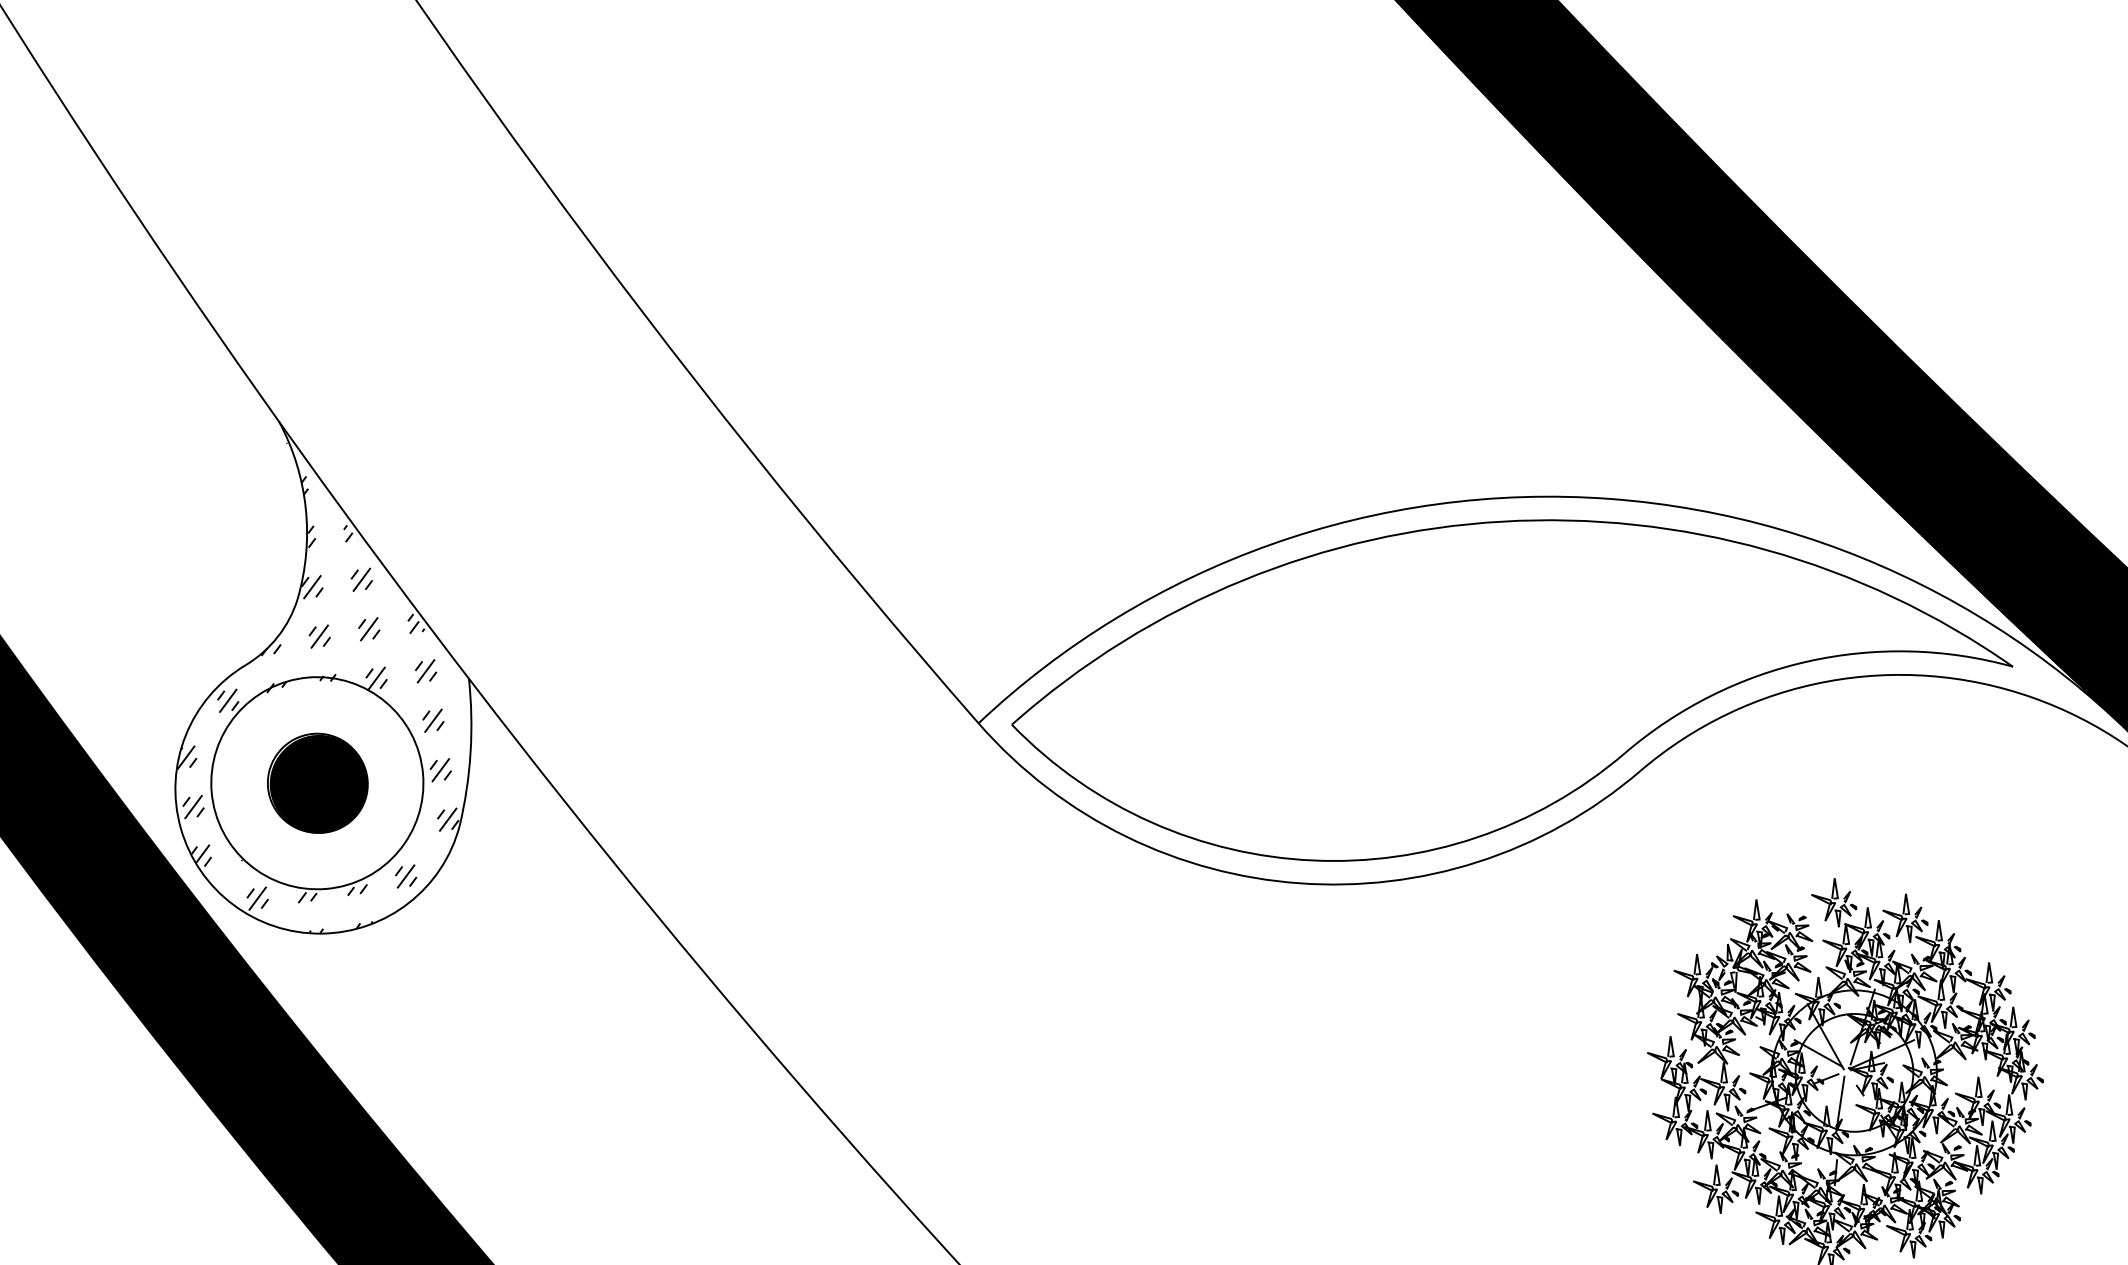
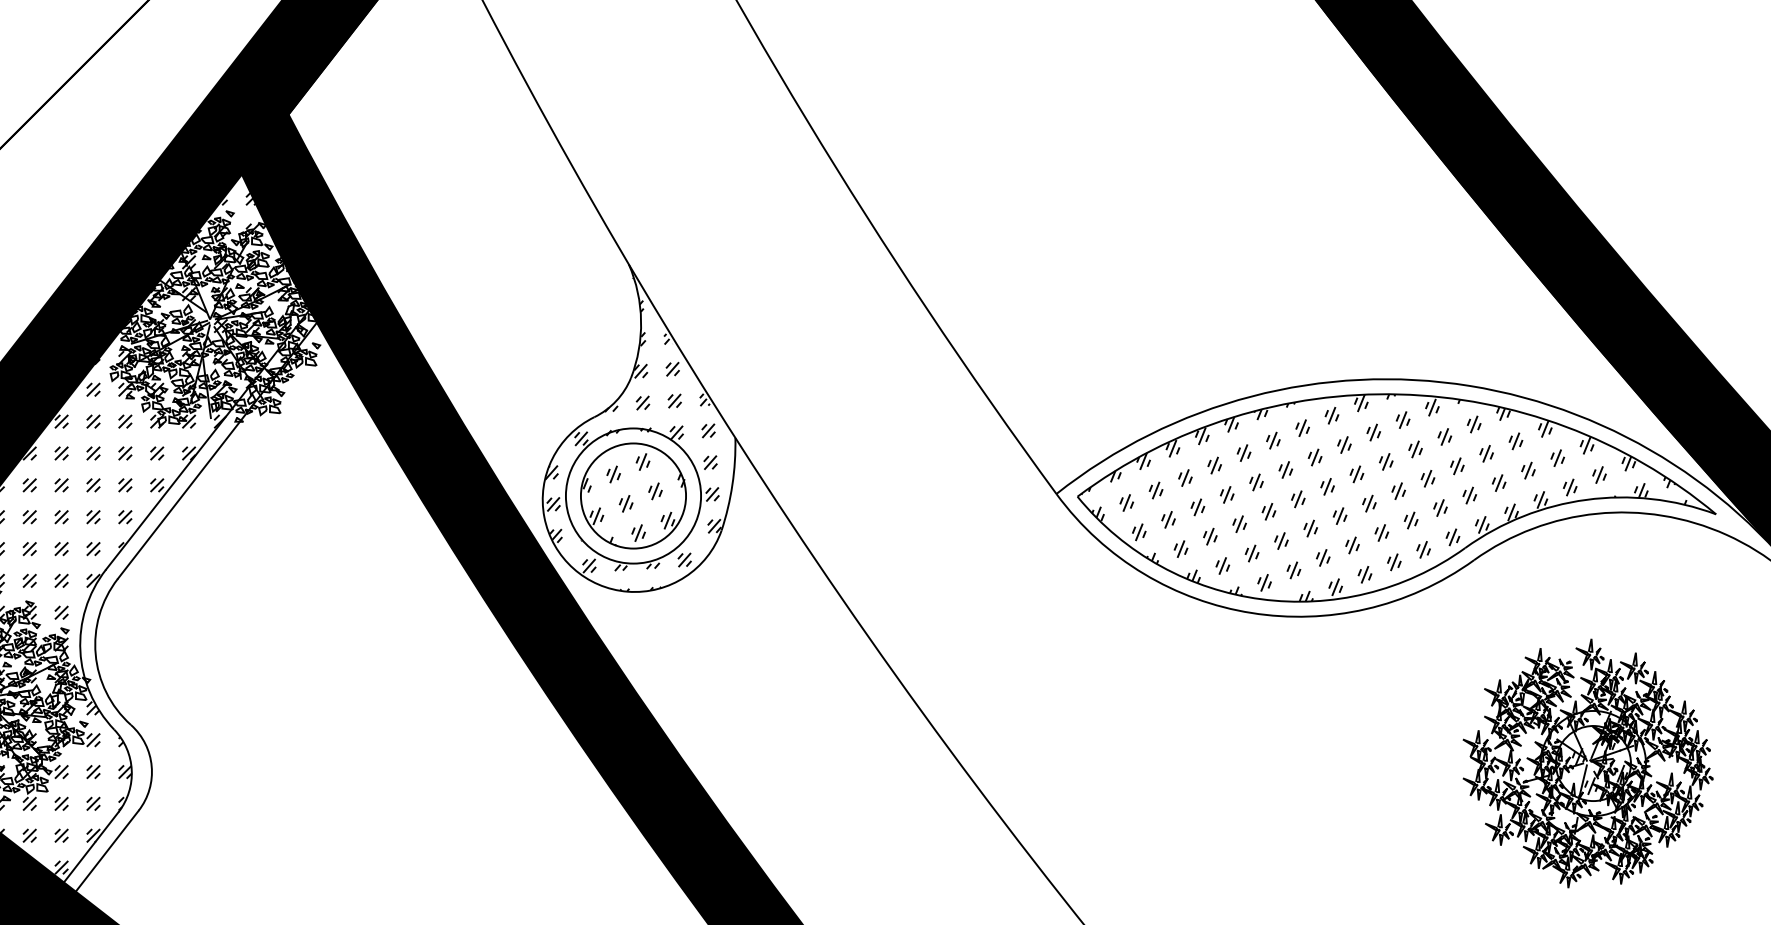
hatch: (1490, 684) -> (1383, 497), added
part: (317, 782) -> (633, 495), size x1.67
hatch: (1851, 1074) -> (1591, 764), added

